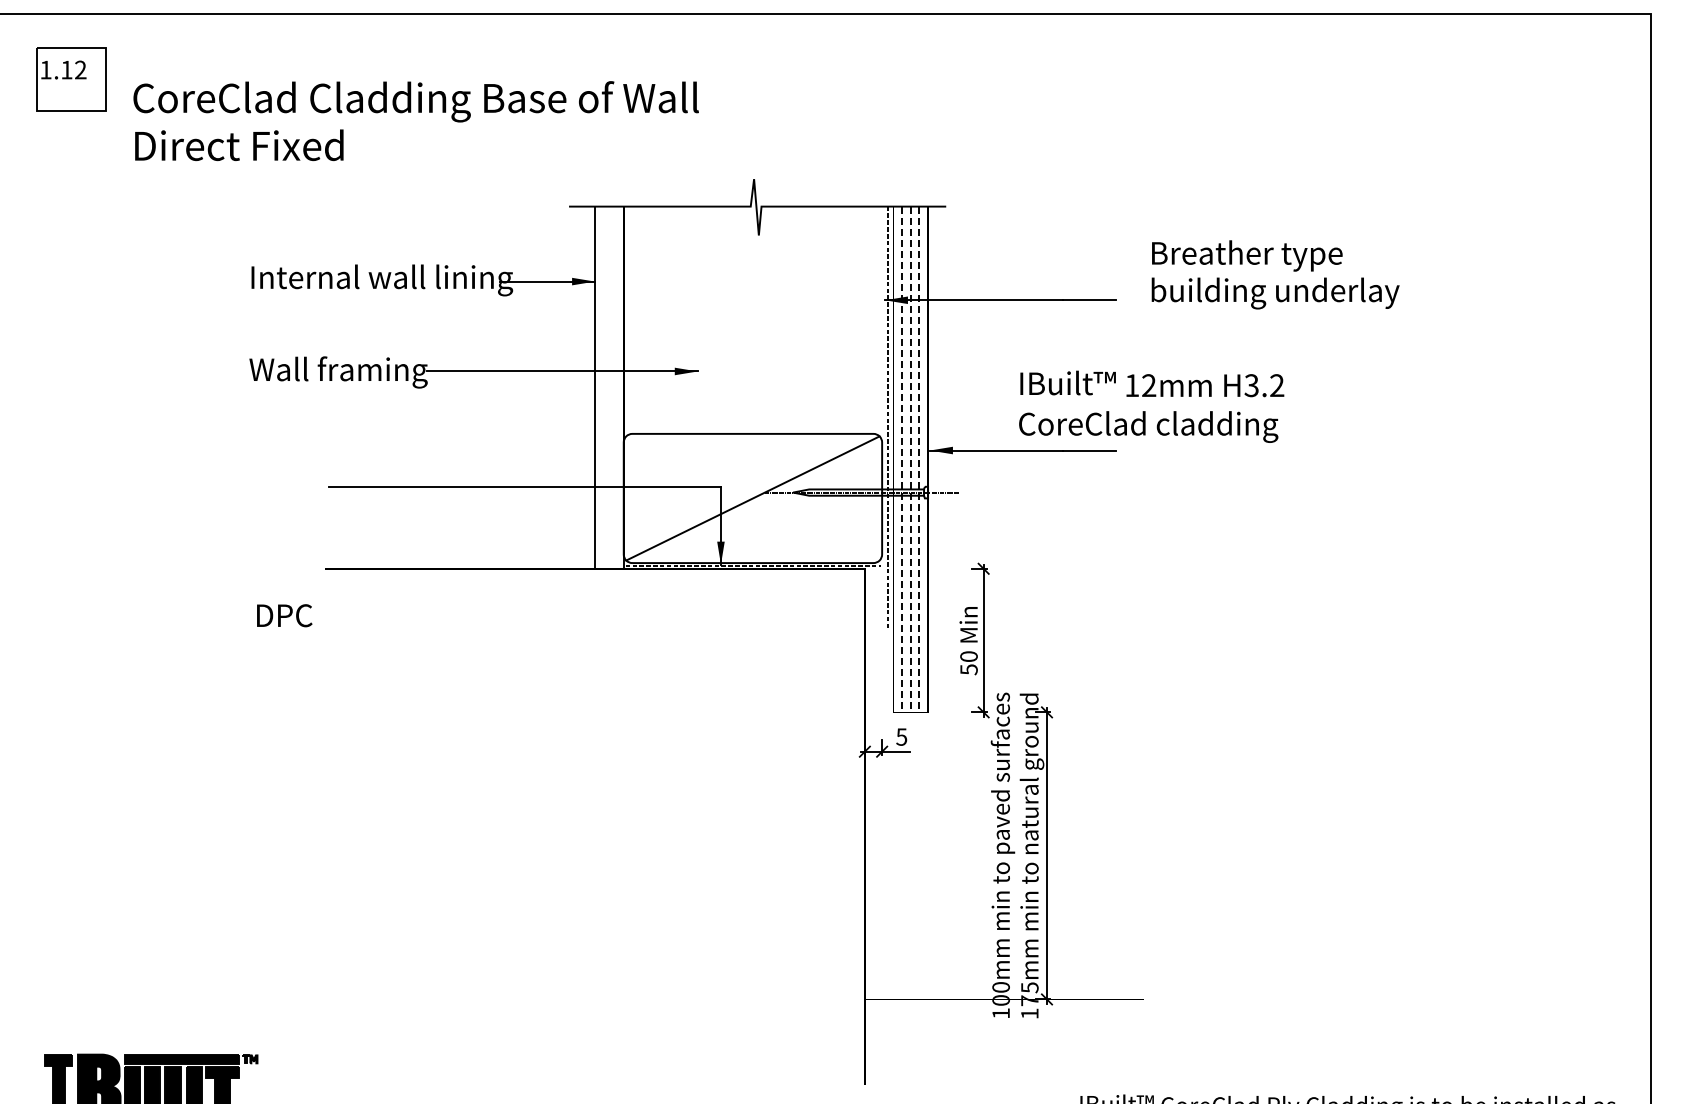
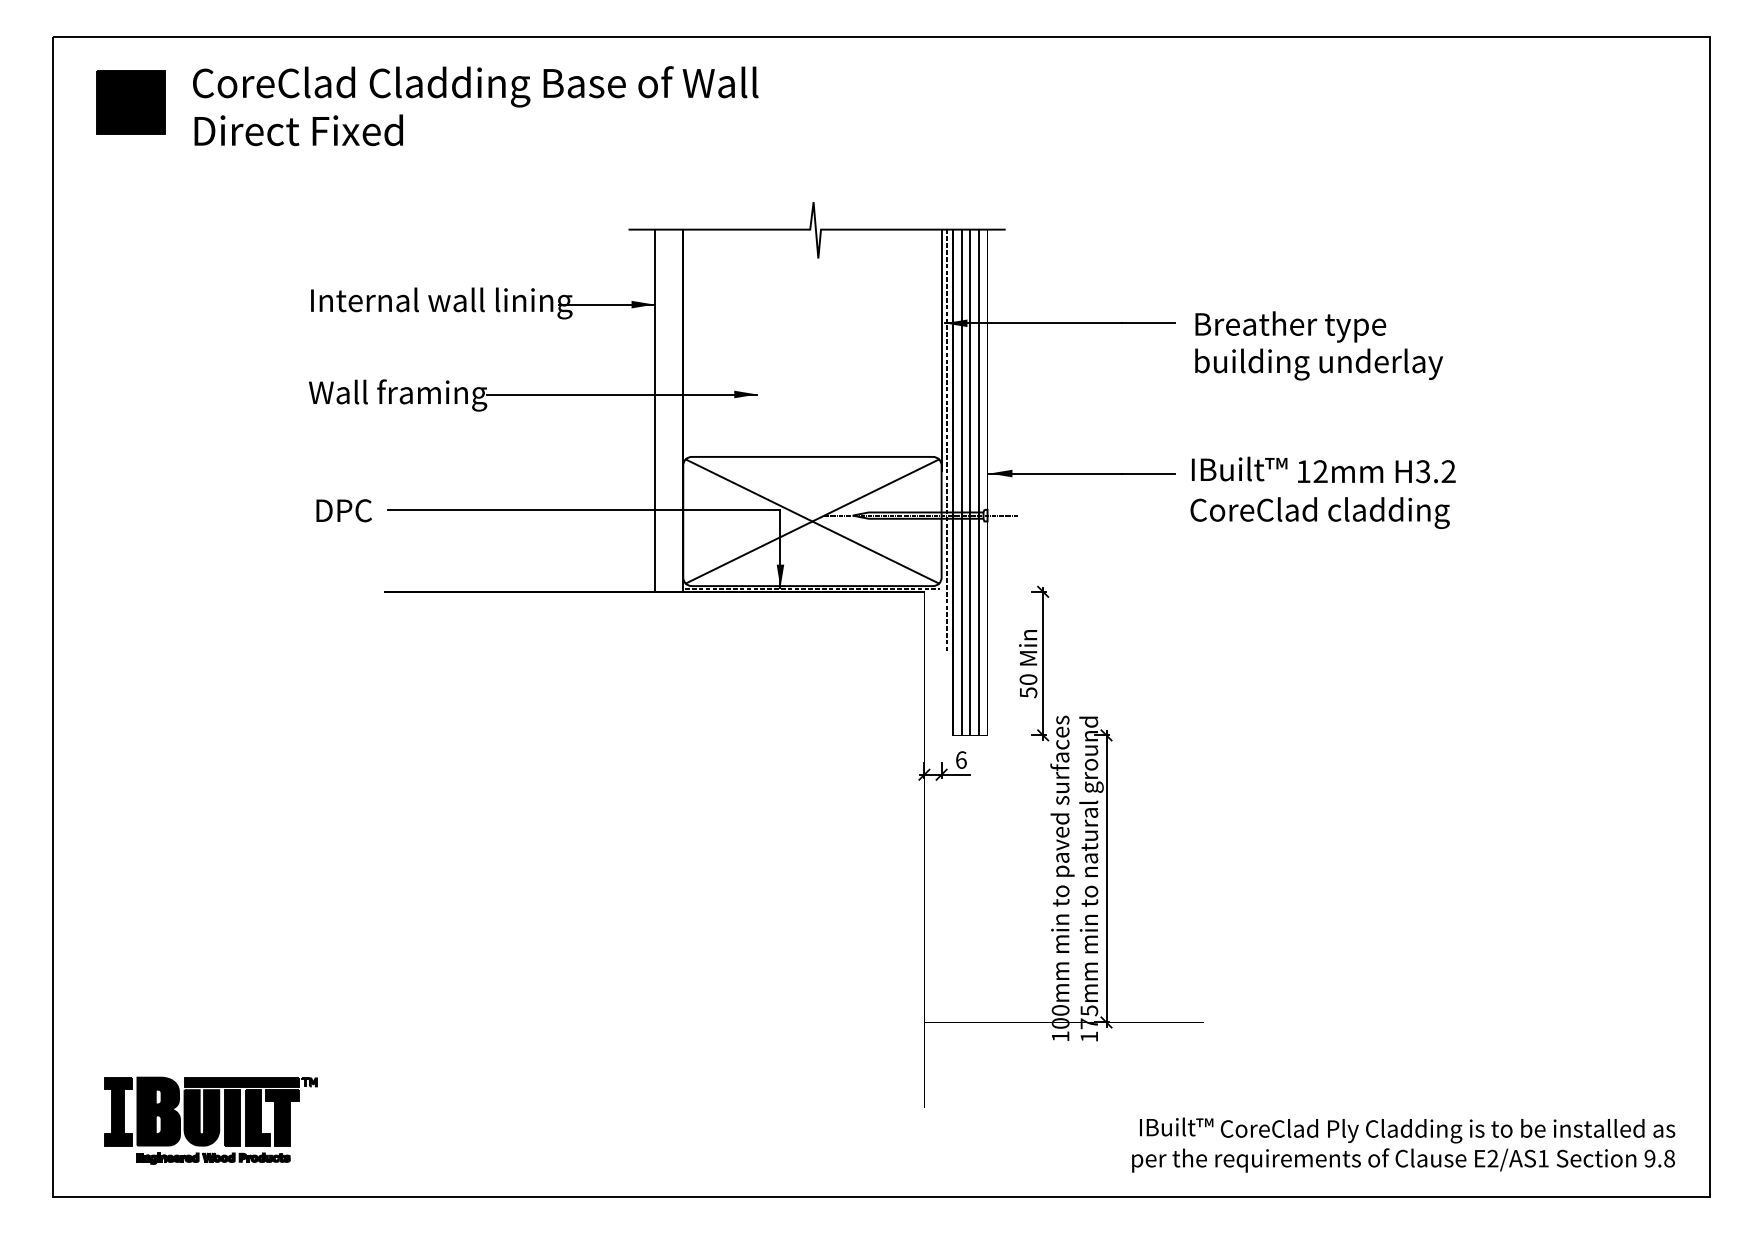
fill: (71, 79) -> (130, 102), added
text: (416, 121) -> (475, 106), moved
text: (1275, 274) -> (1318, 345), moved
line: (882, 327) -> (941, 350), added
text: (1151, 406) -> (1322, 492), moved
line: (902, 459) -> (961, 482), dashed -> solid
line: (911, 459) -> (970, 482), dashed -> solid
line: (919, 459) -> (978, 482), dashed -> solid
line: (753, 498) -> (812, 521), added
text: (284, 615) -> (343, 510), moved
text: (901, 736) -> (960, 759), 5 -> 6

